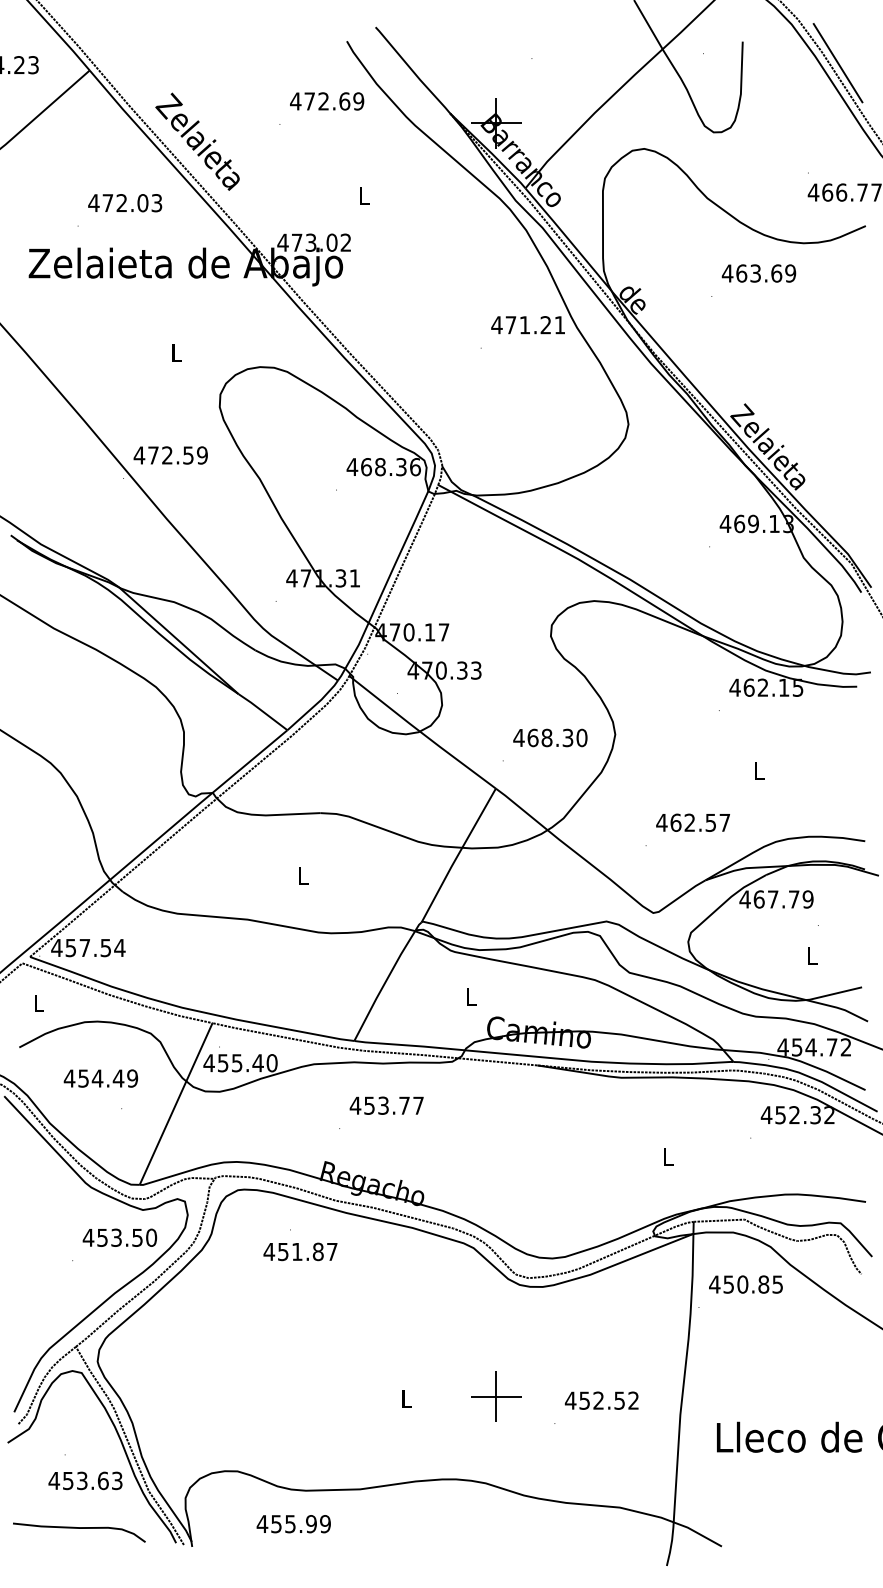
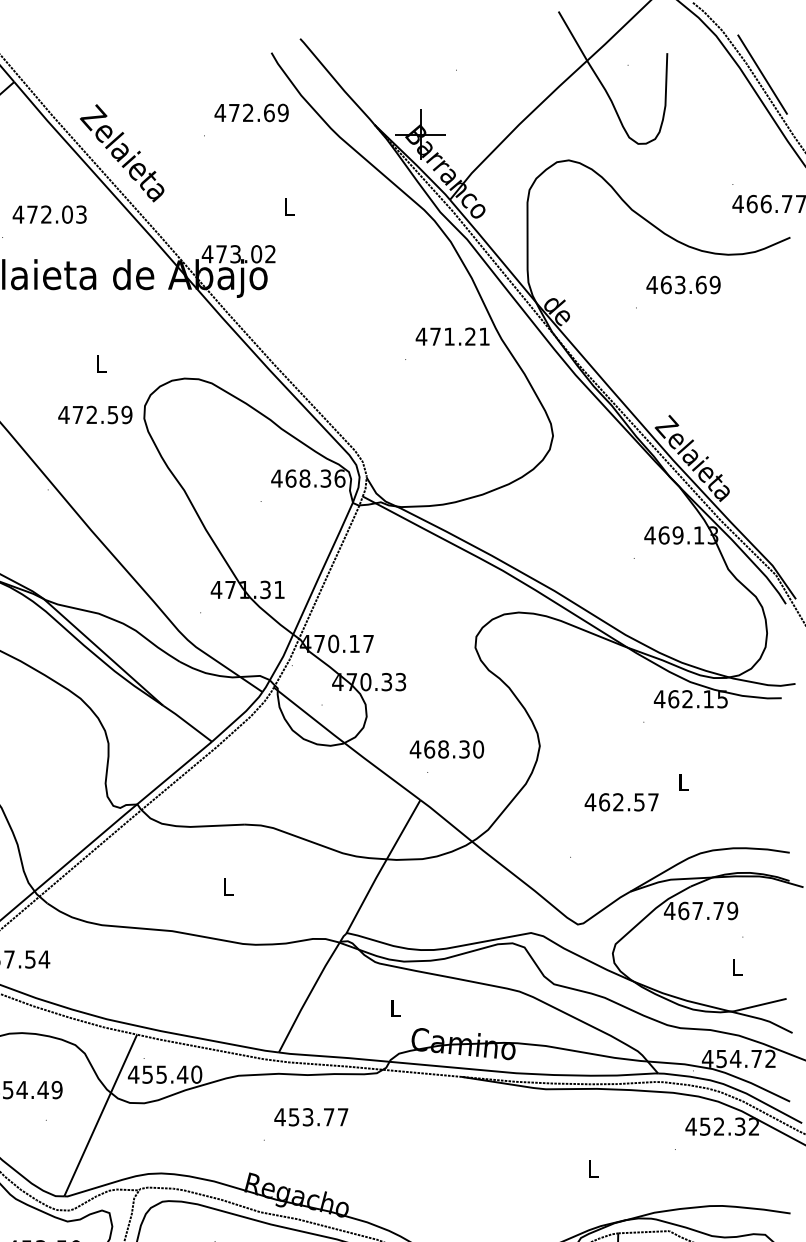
text: (170, 455) -> (95, 415), moved
text: (550, 737) -> (447, 749), moved
text: (692, 822) -> (621, 802), moved

